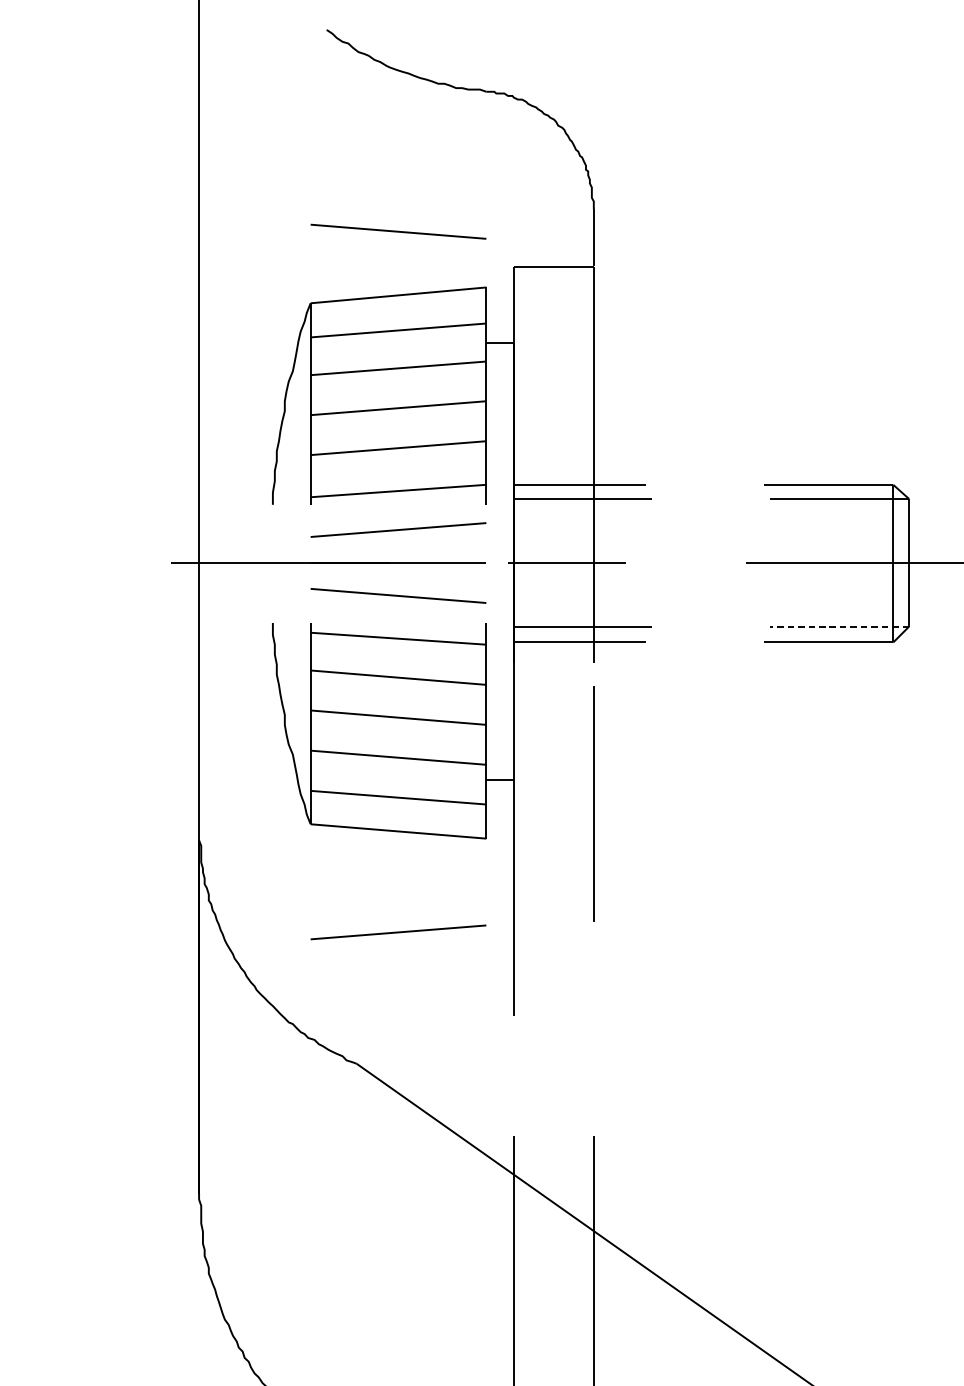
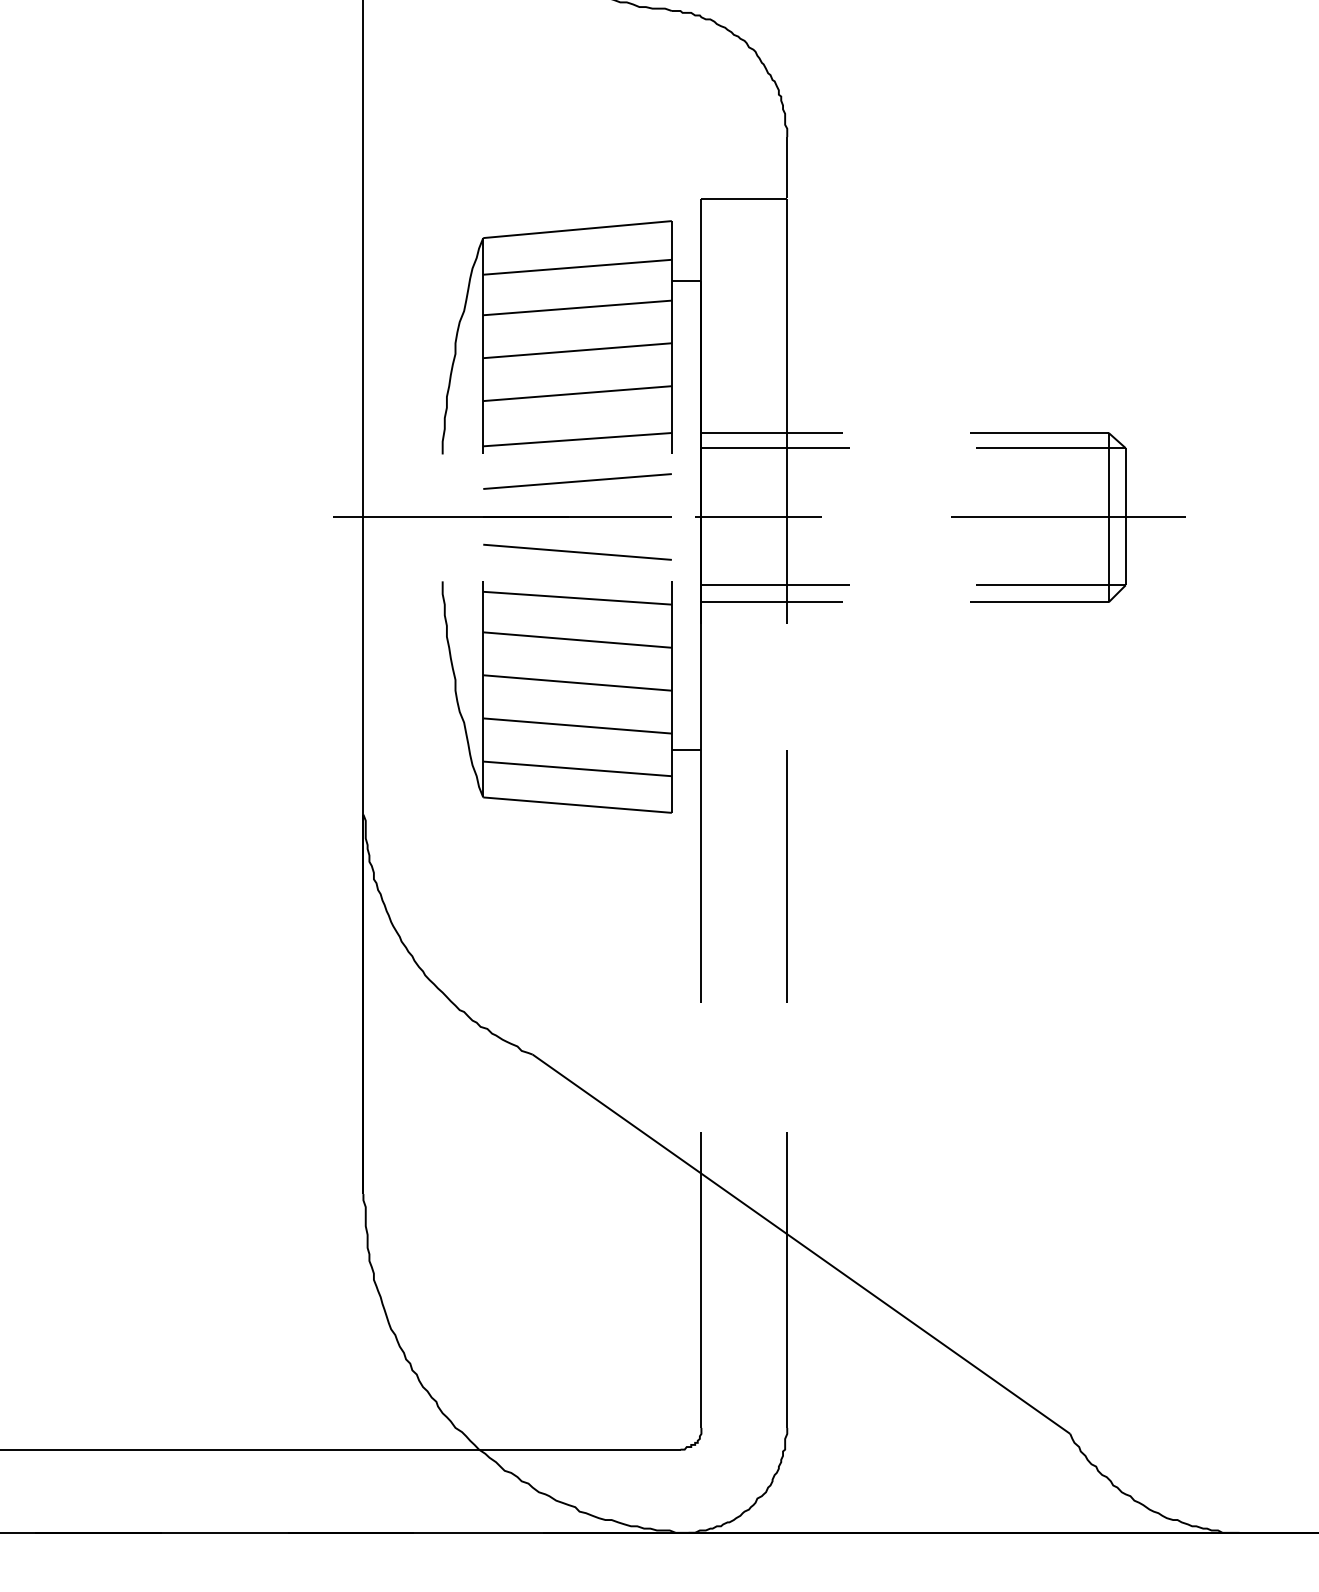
line: (398, 231) -> (577, 160), removed
line: (839, 626) -> (1050, 585), dashed -> solid
line: (593, 803) -> (786, 876), moved
line: (398, 932) -> (577, 913), removed

